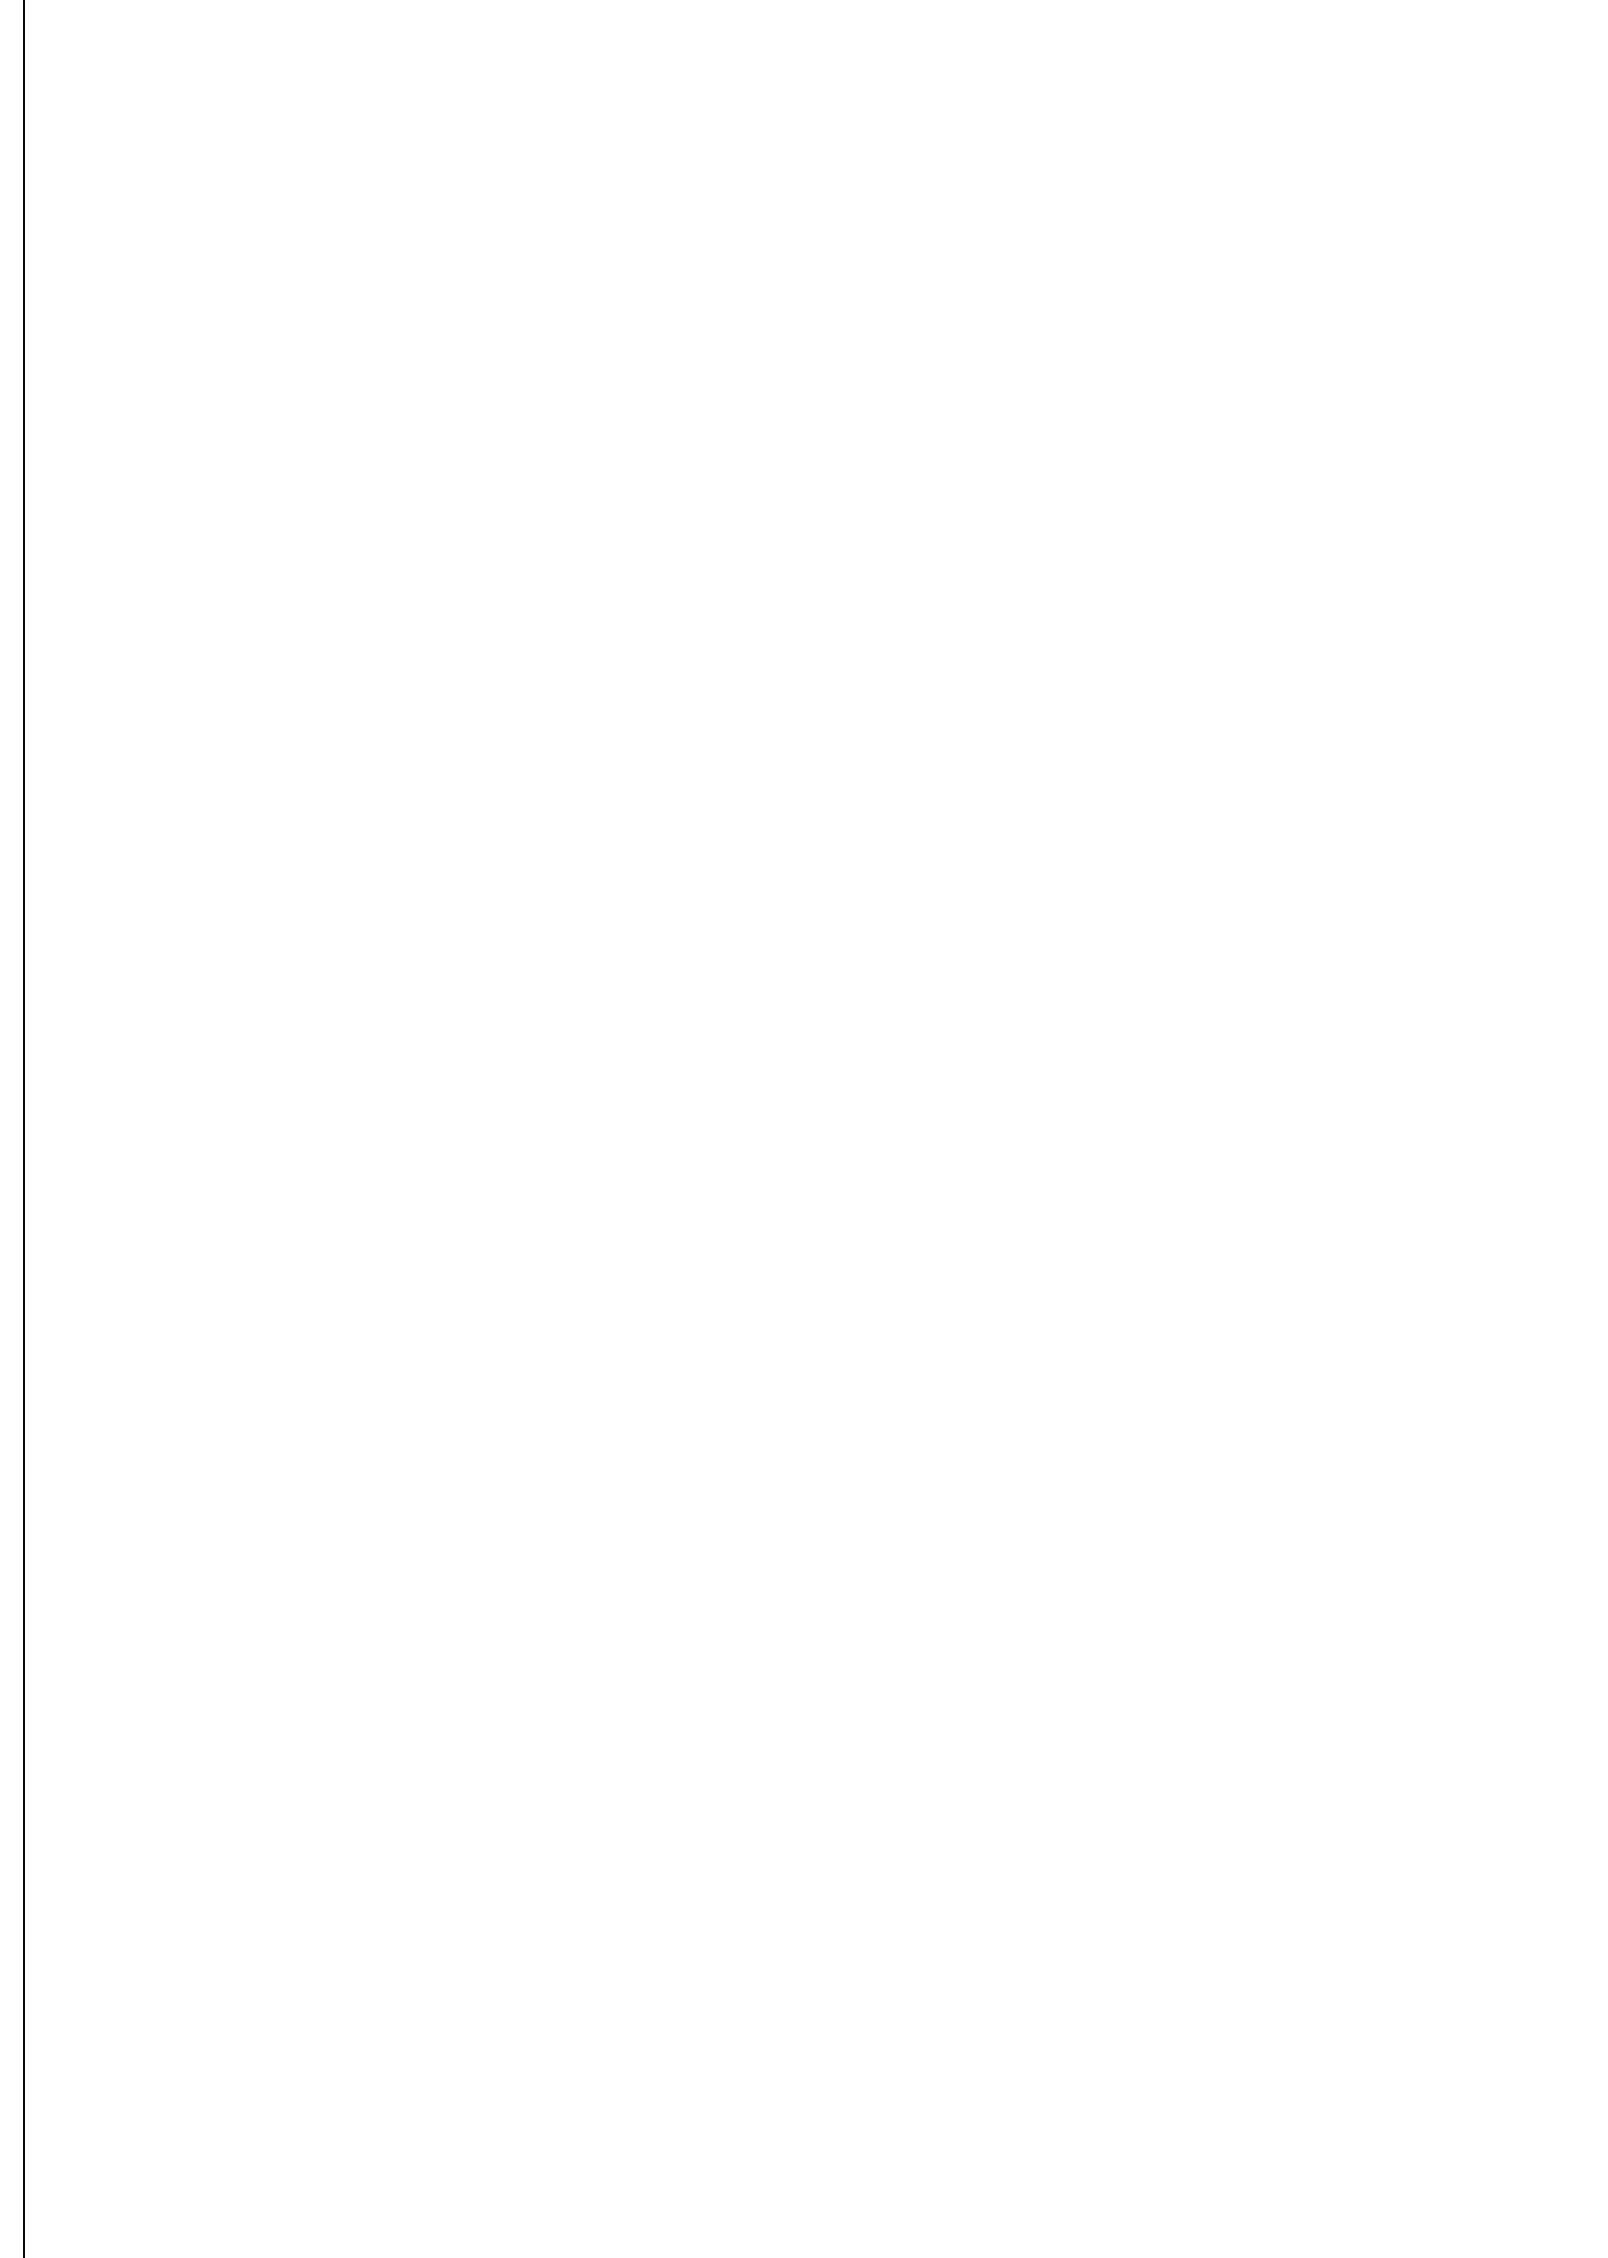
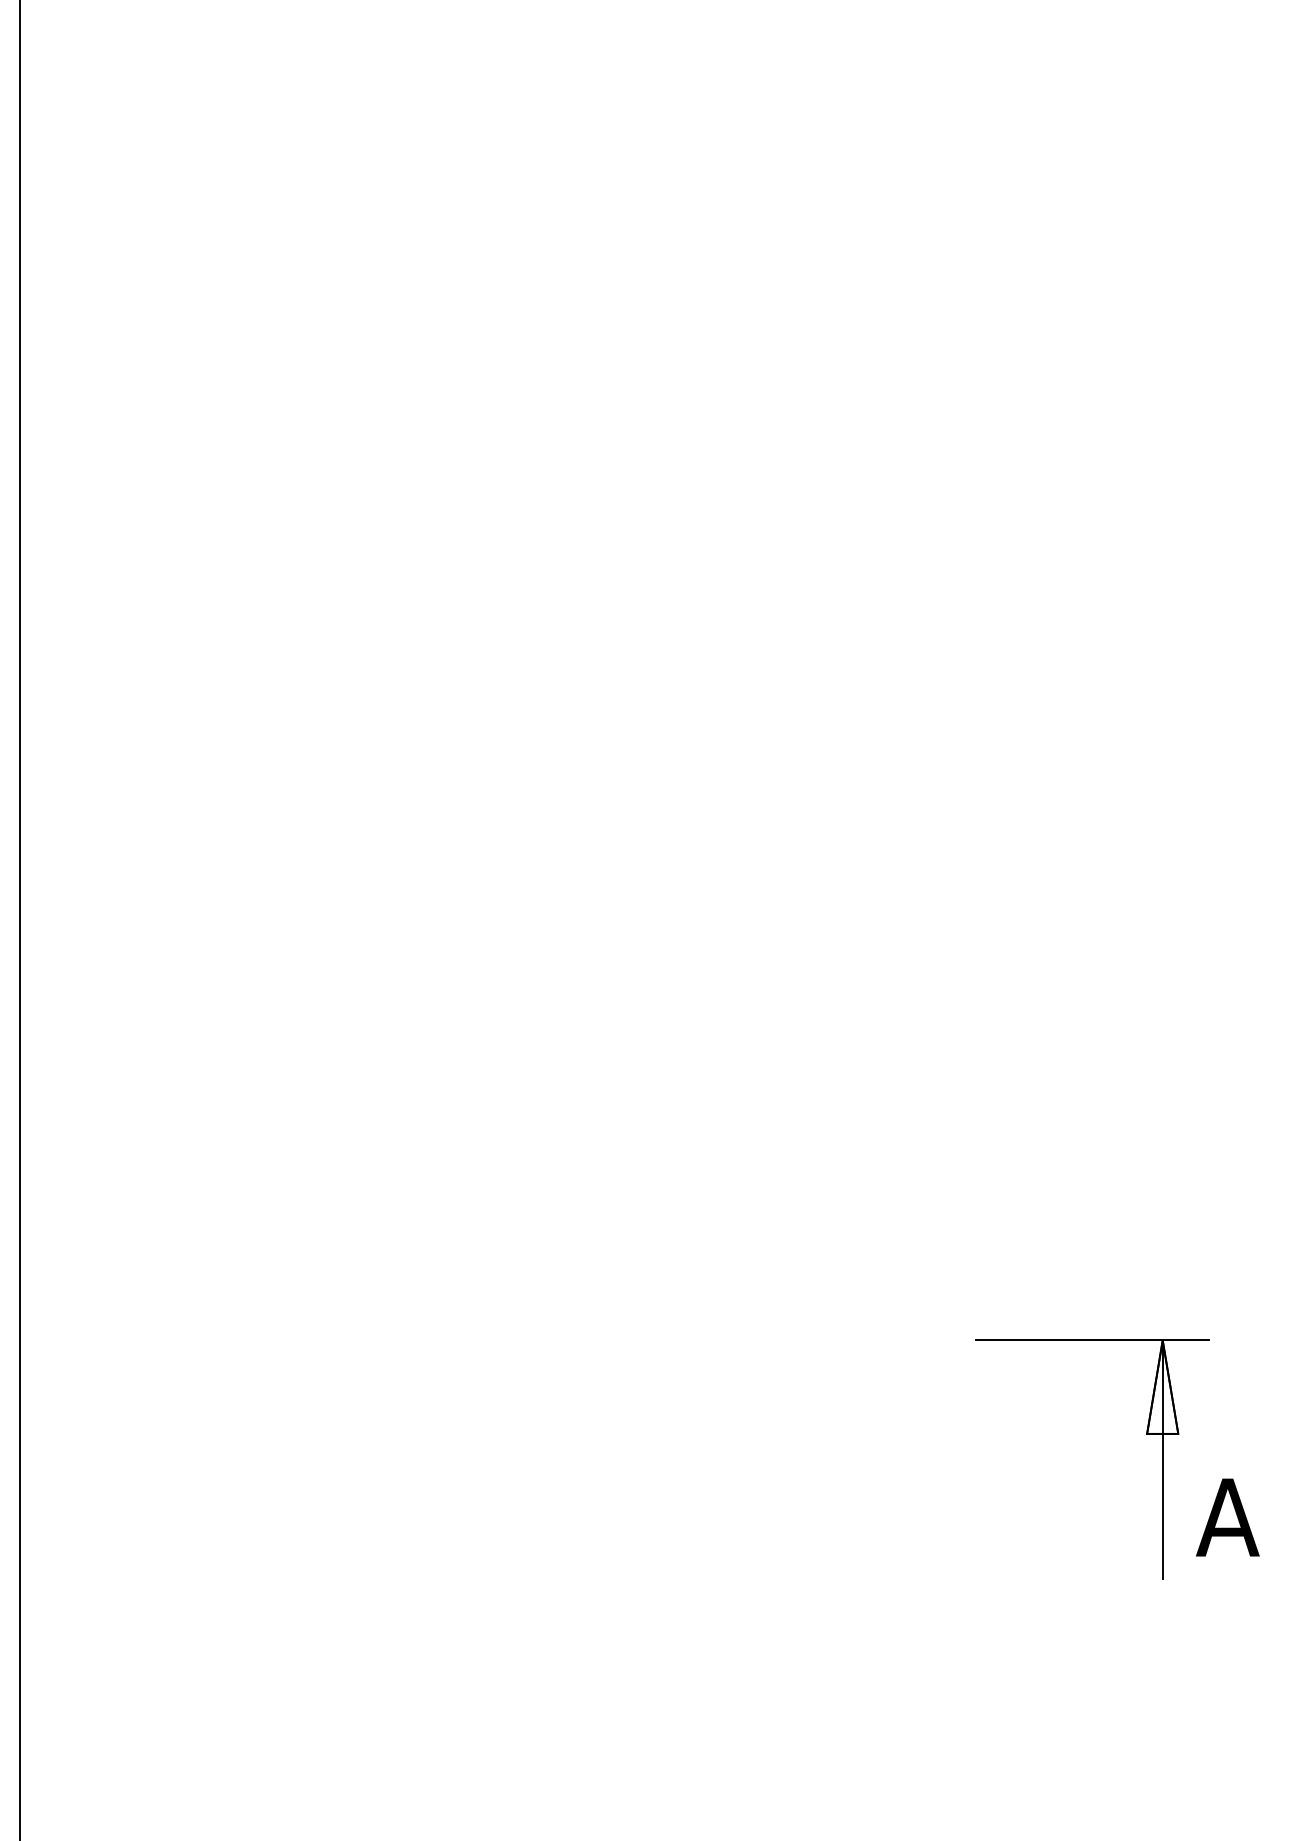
part: (1406, 1759) -> (1146, 1434), added

